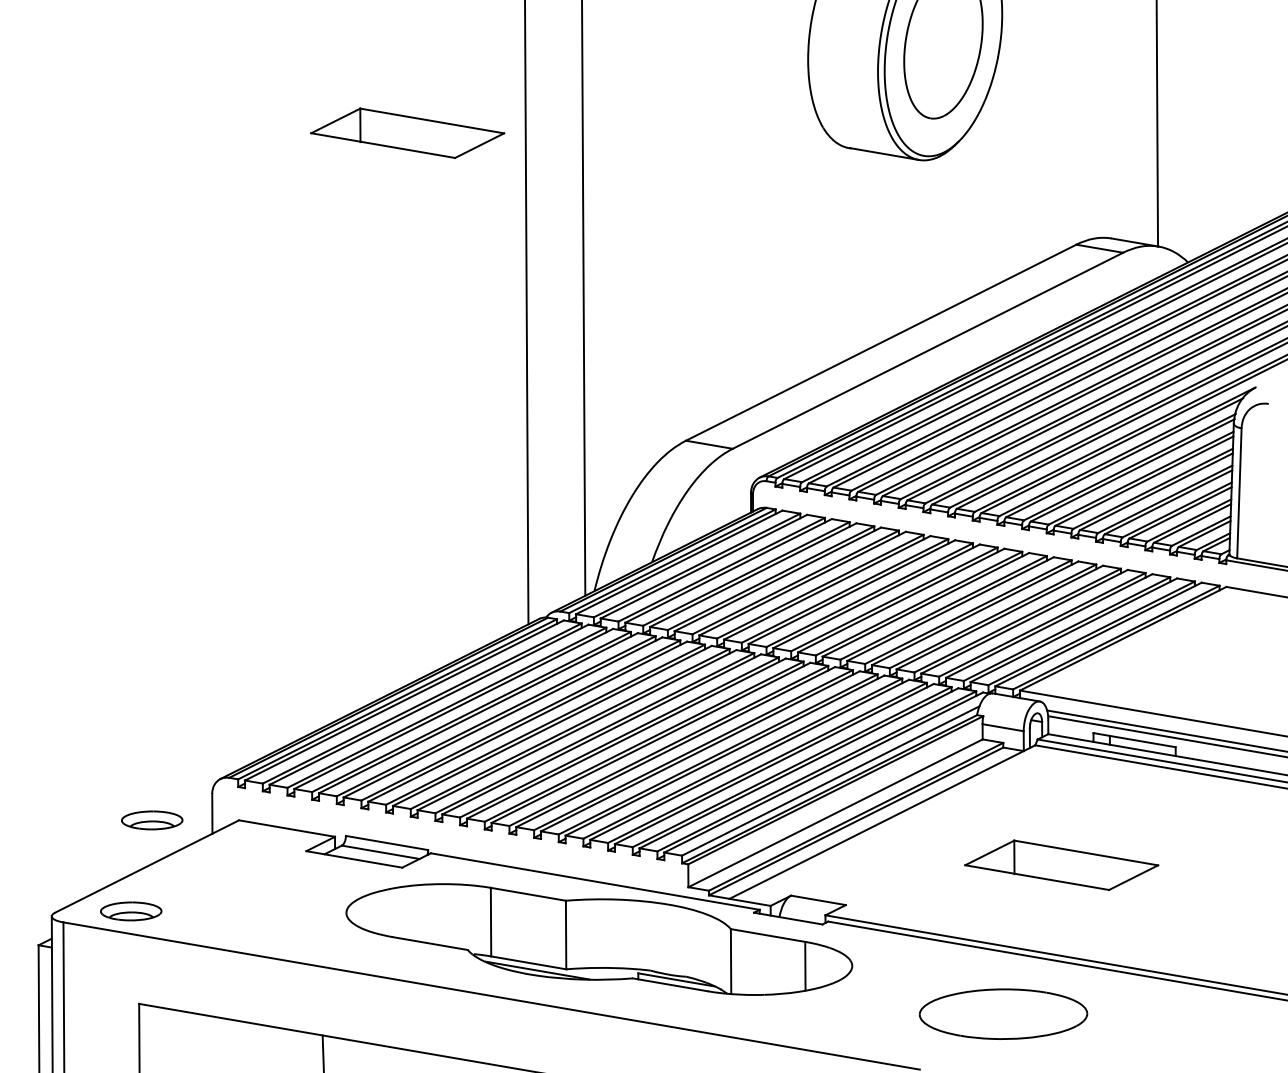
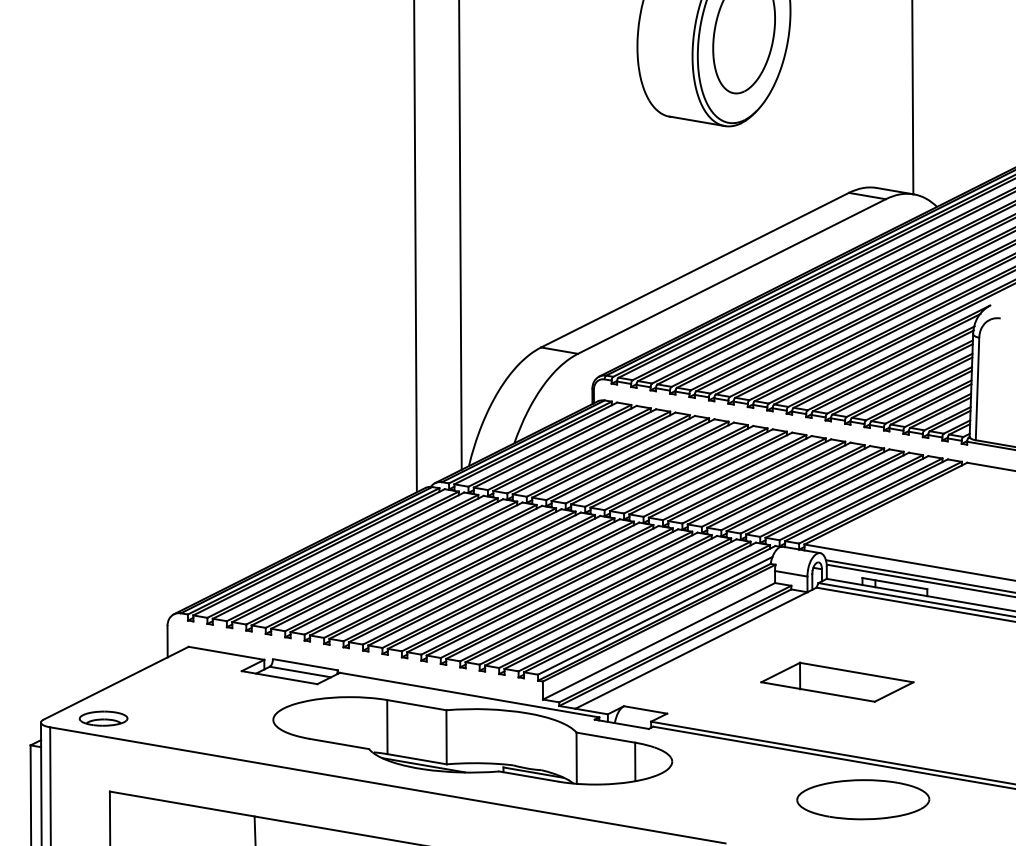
part: (407, 132) -> (321, 104), removed
part: (152, 820) -> (120, 646), removed
part: (1003, 1013) -> (863, 799), moved

